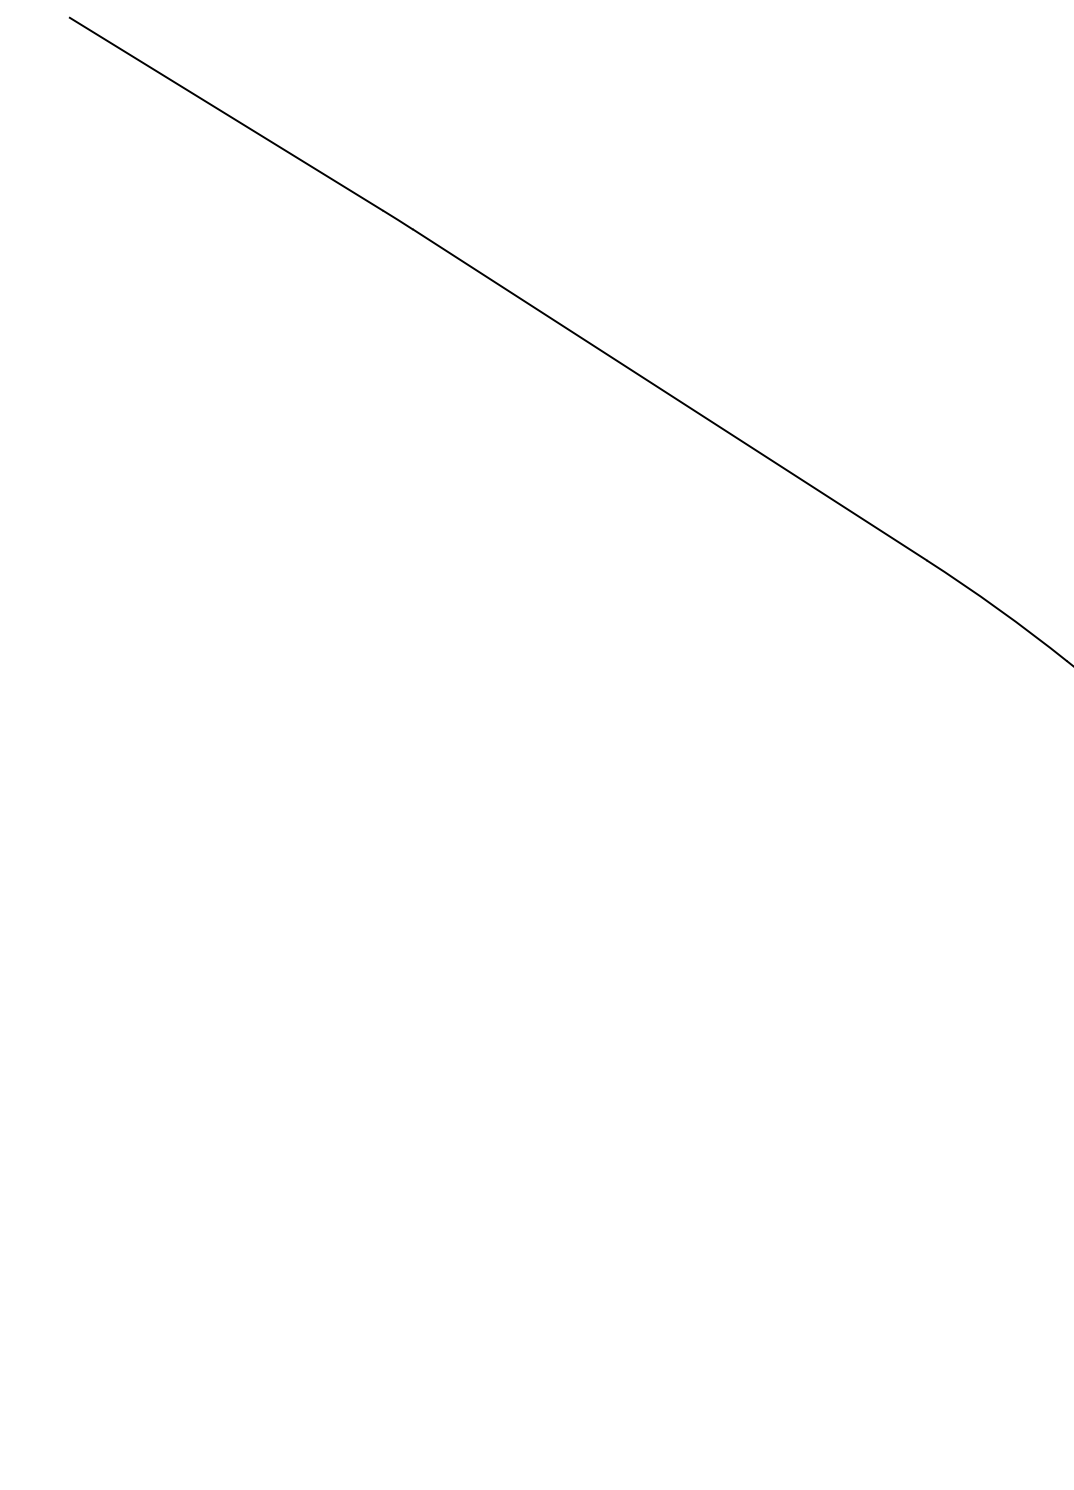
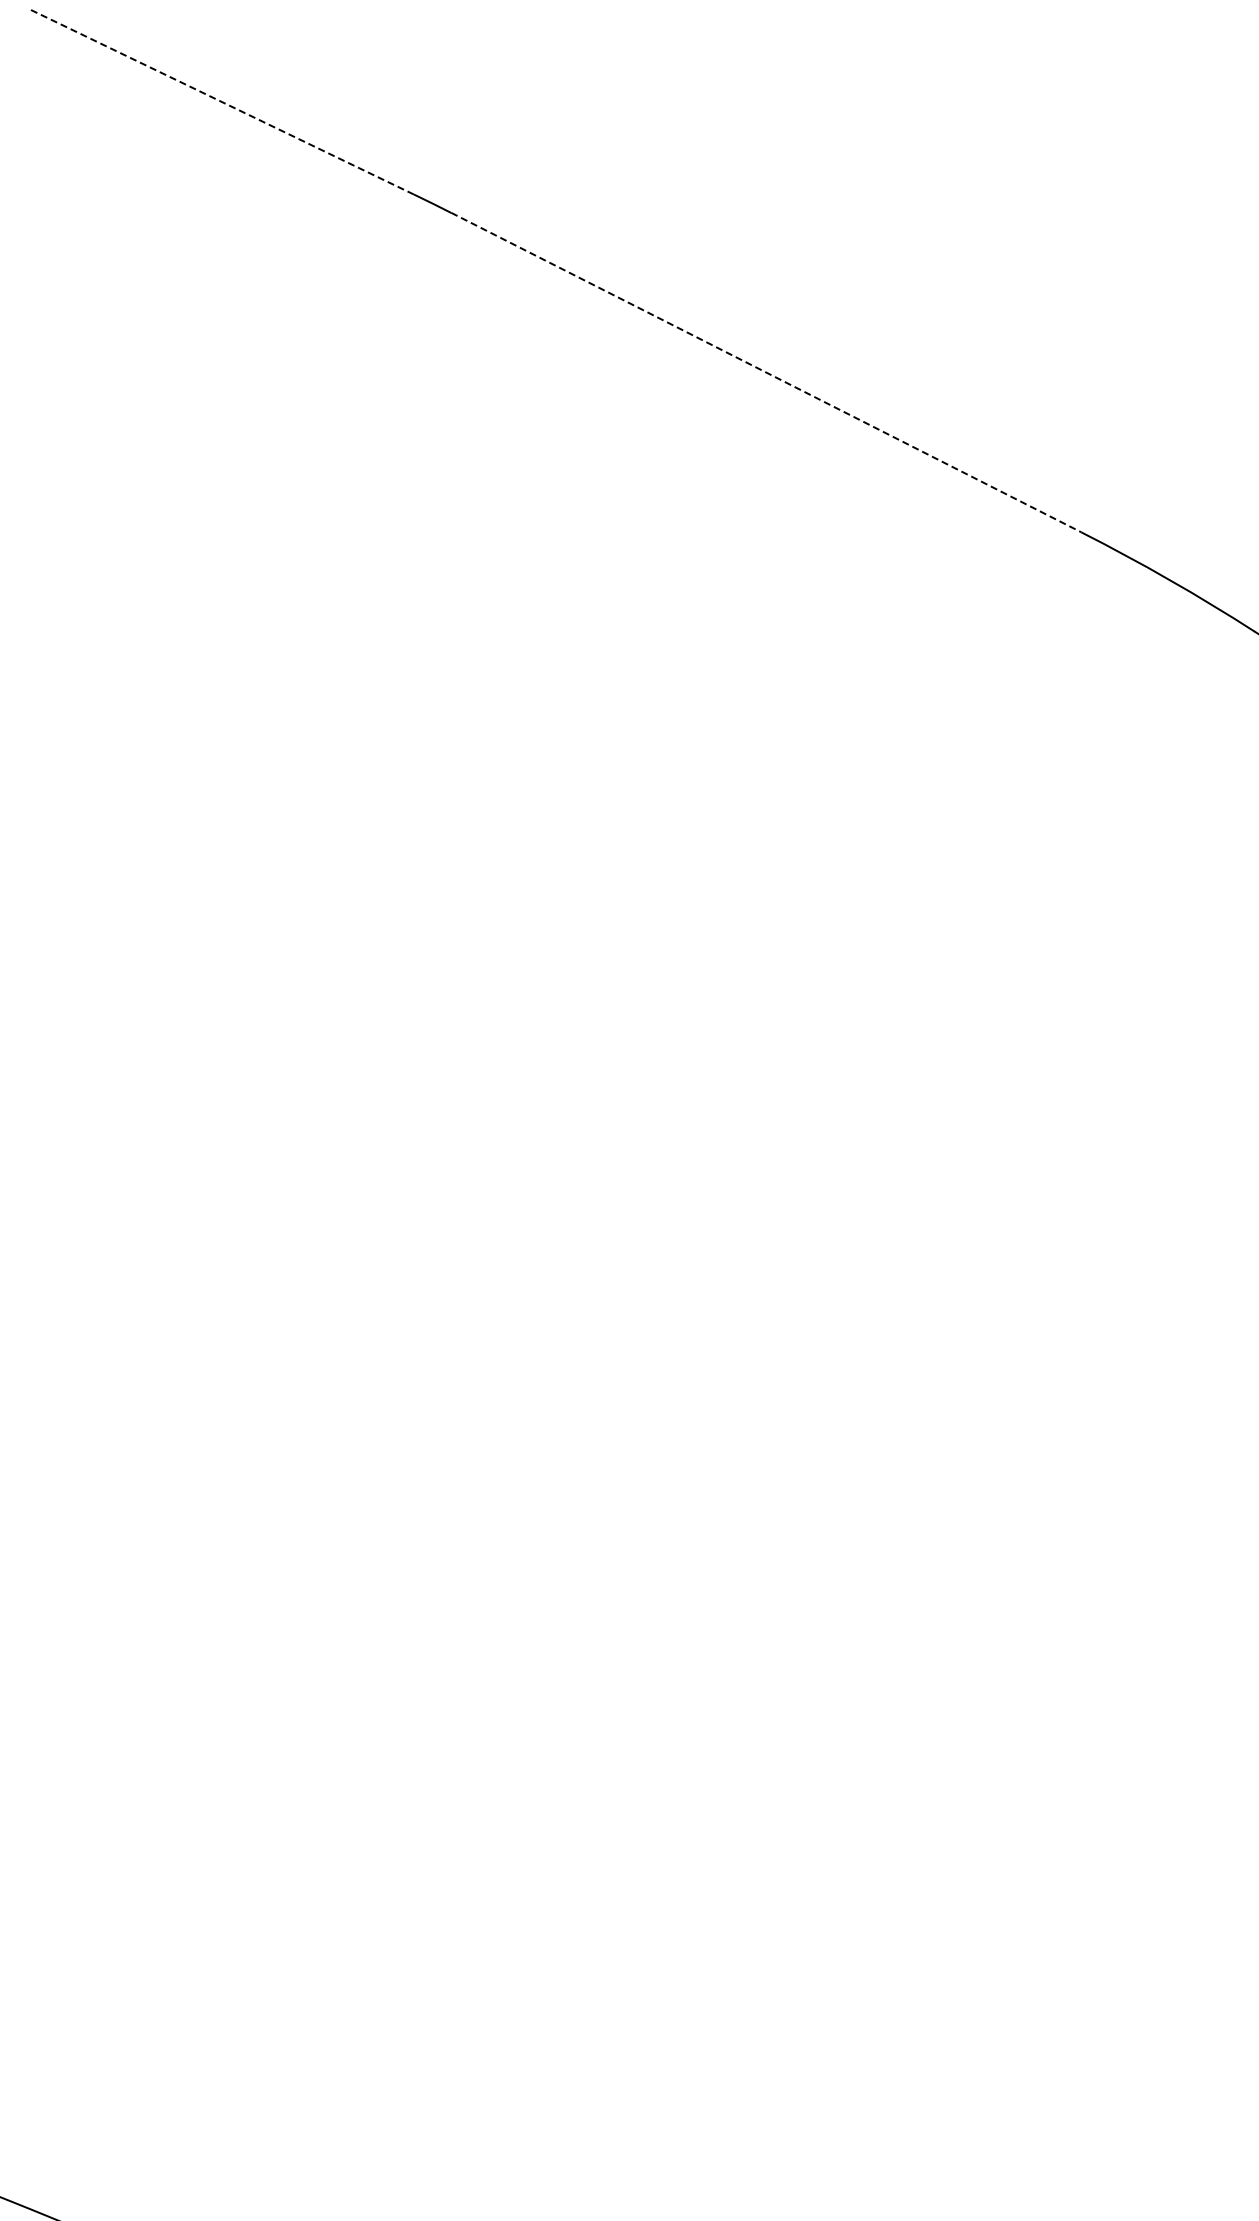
line: (226, 114) -> (222, 102), solid -> dashed
line: (670, 394) -> (766, 372), solid -> dashed

